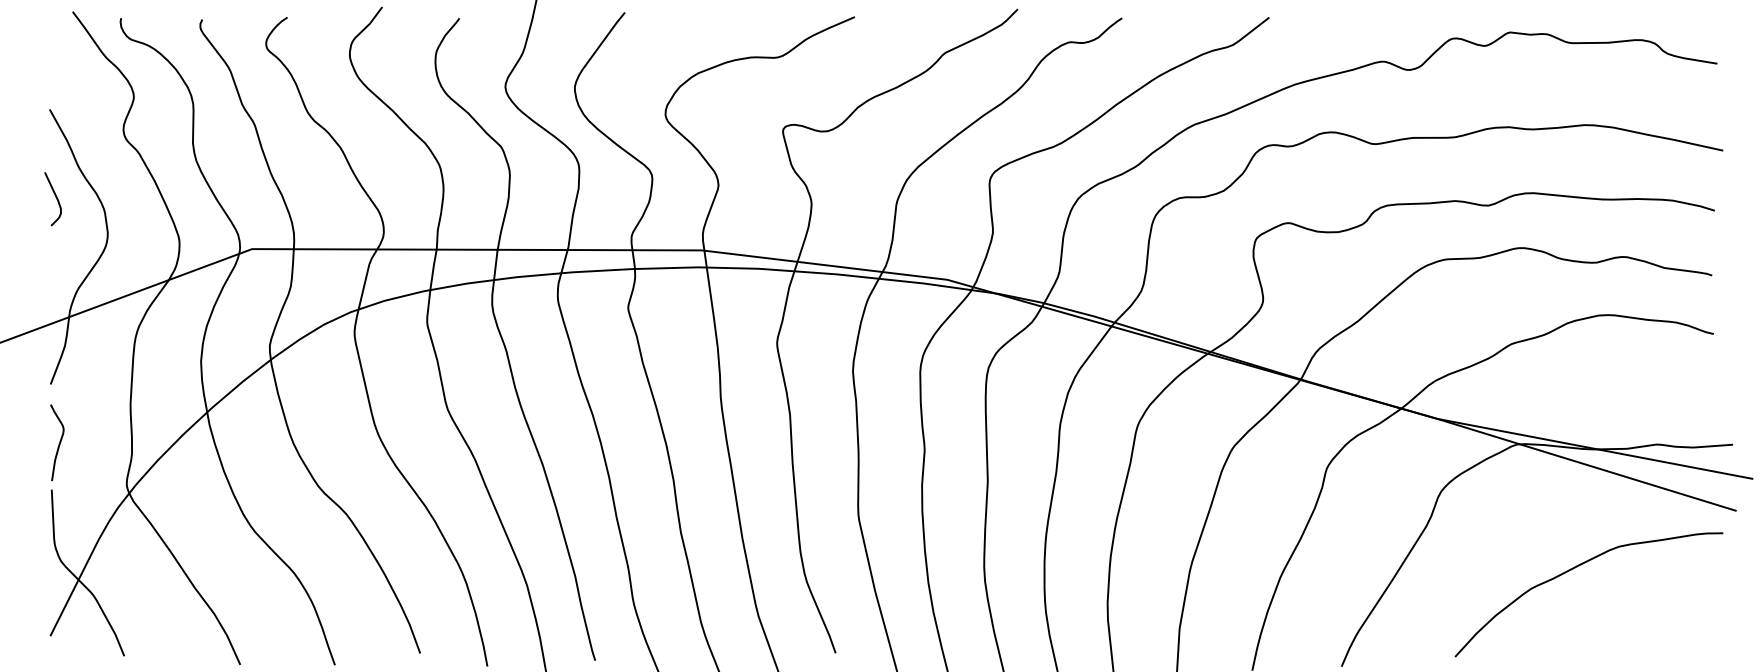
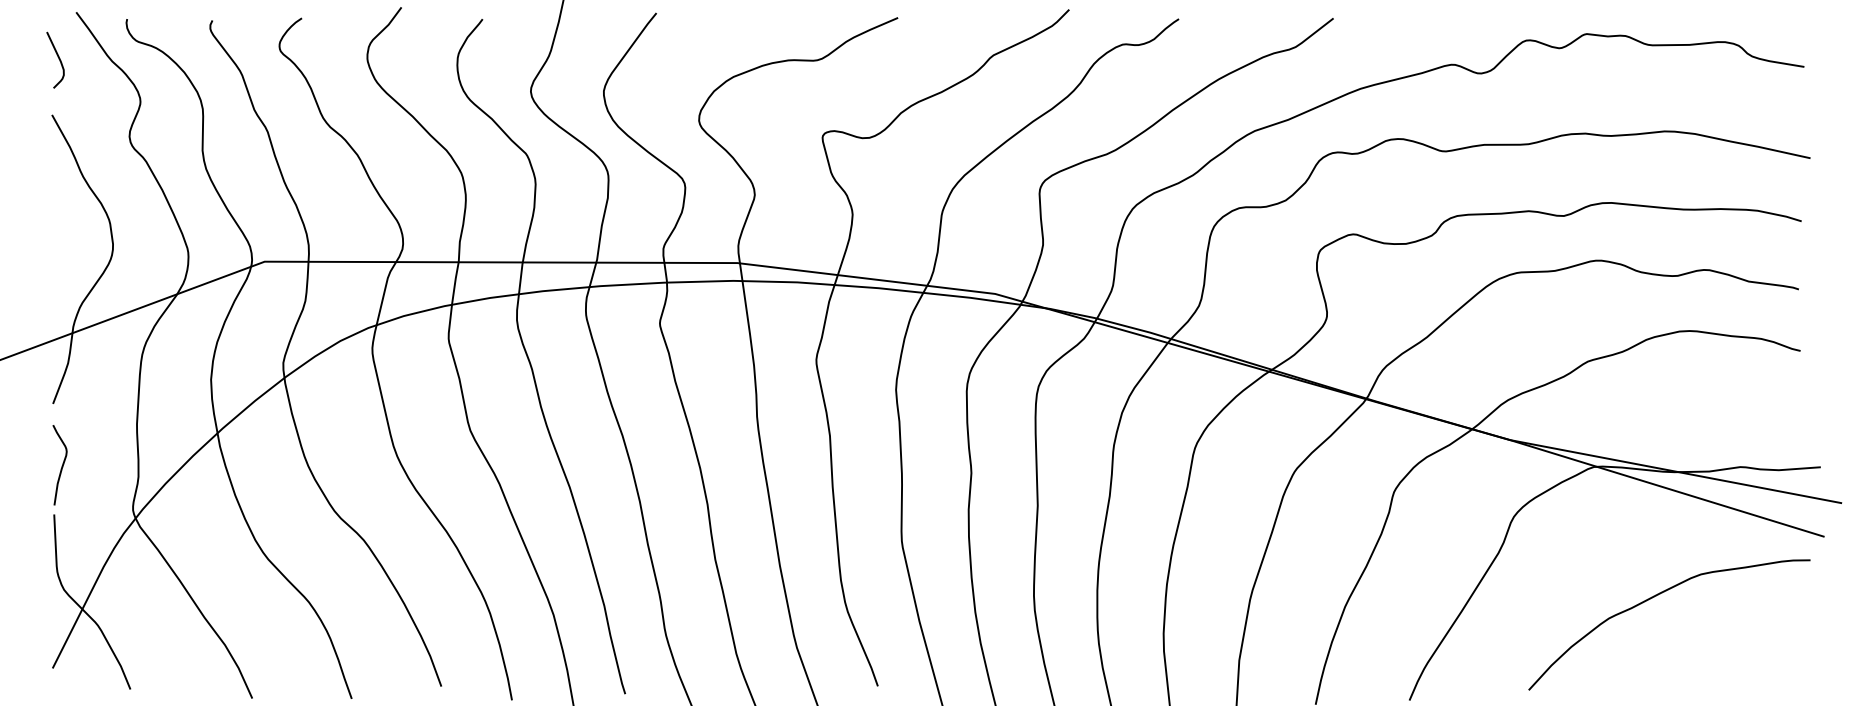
curve: (54, 196) -> (57, 57), moved

